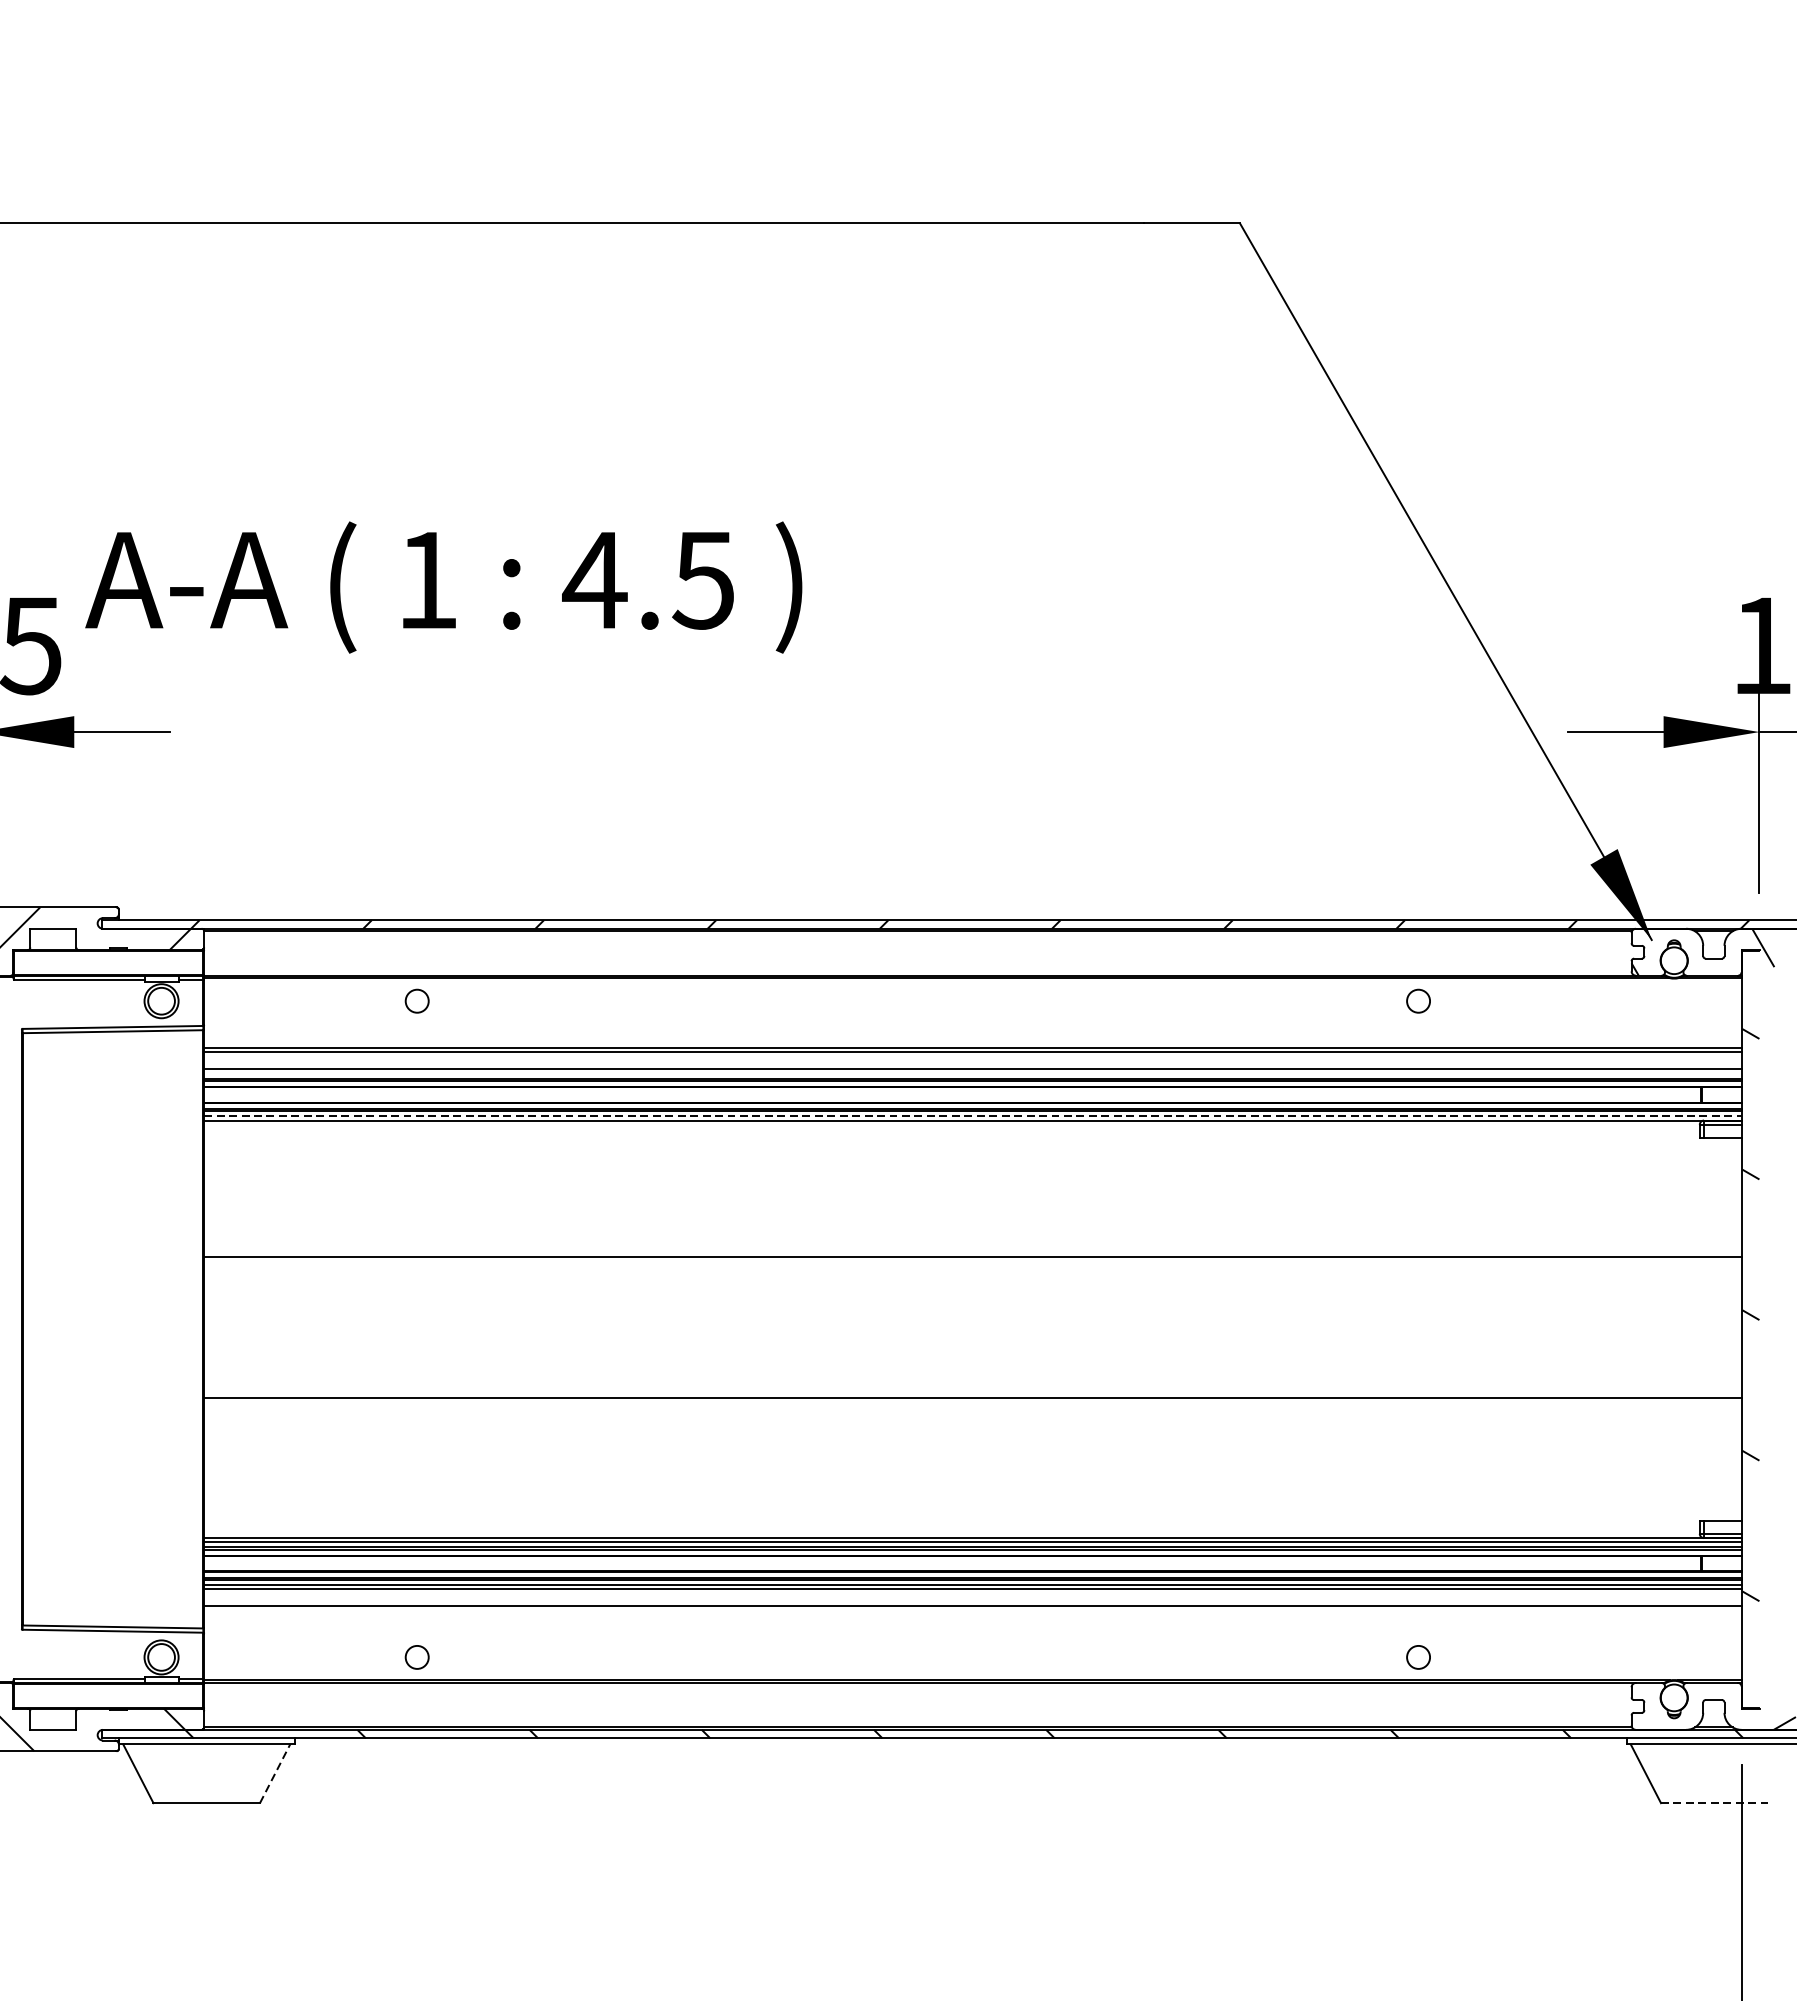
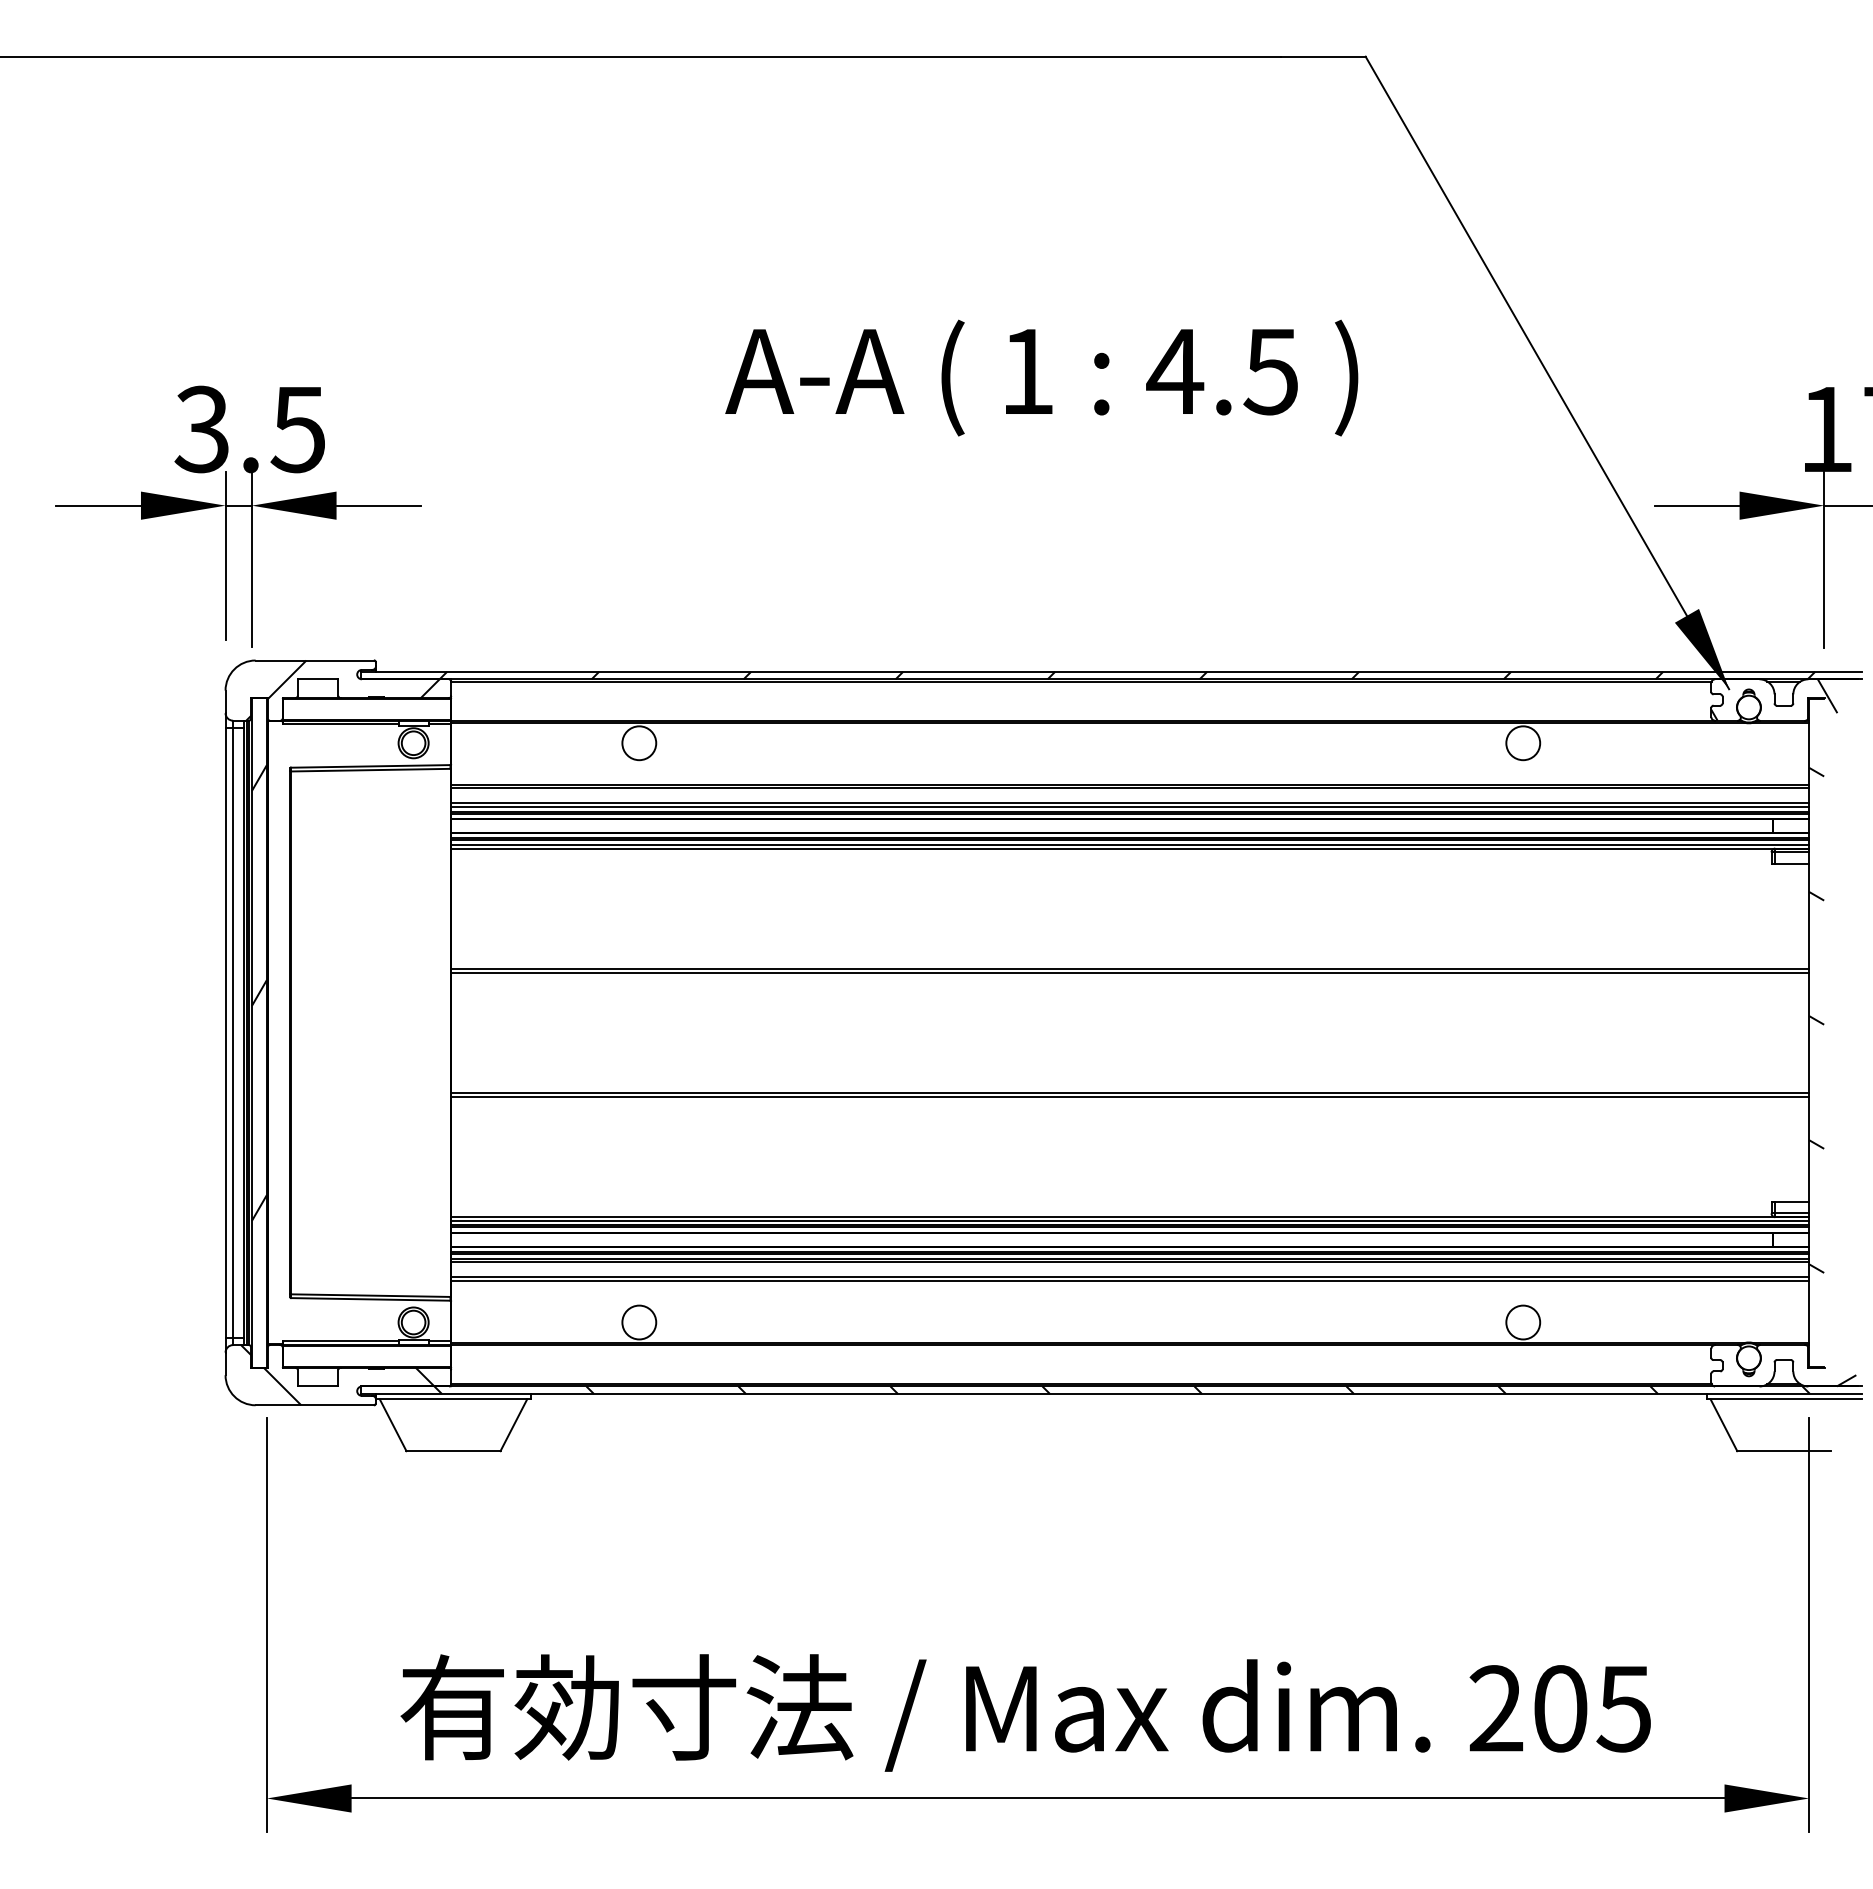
text: (443, 586) -> (1041, 377), moved
circle: (417, 1001) -> (639, 743), size x1.67
circle: (1418, 1001) -> (1523, 743), size x1.67
line: (973, 1073) -> (1130, 807), added
line: (973, 1115) -> (1130, 844), dashed -> solid
line: (973, 1260) -> (1130, 972), added
line: (973, 1401) -> (1130, 1096), added
line: (973, 1610) -> (1130, 1281), added
circle: (417, 1657) -> (639, 1322), size x1.67
circle: (1418, 1657) -> (1523, 1322), size x1.67
line: (275, 1772) -> (514, 1424), dashed -> solid
line: (1714, 1803) -> (1784, 1451), dashed -> solid

